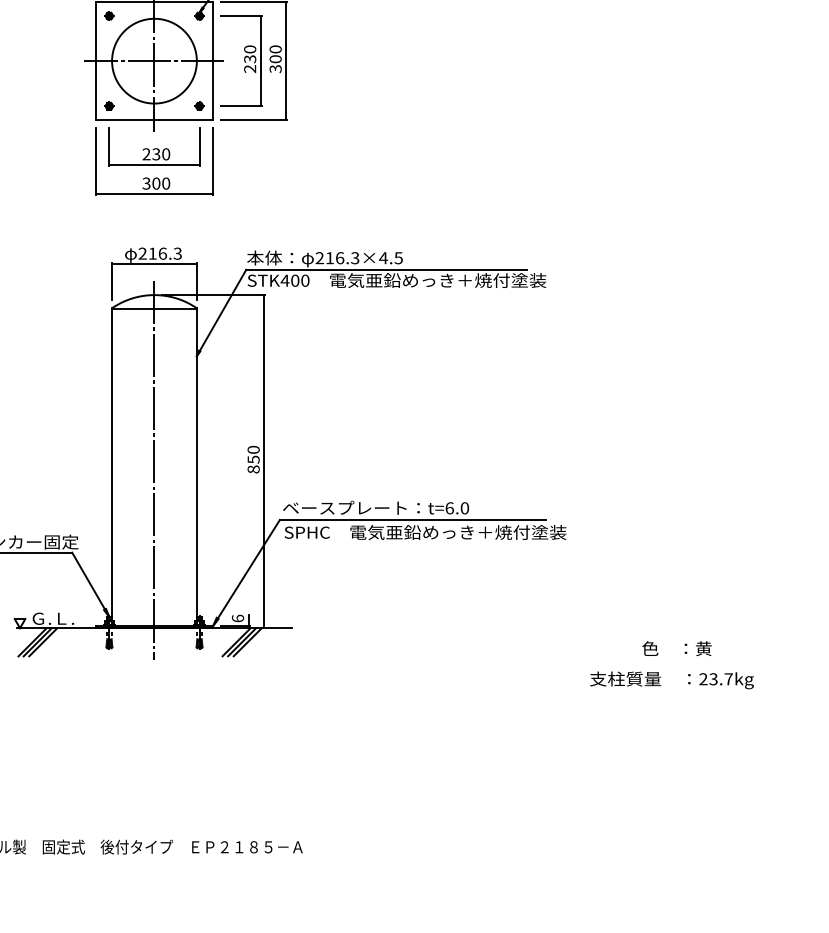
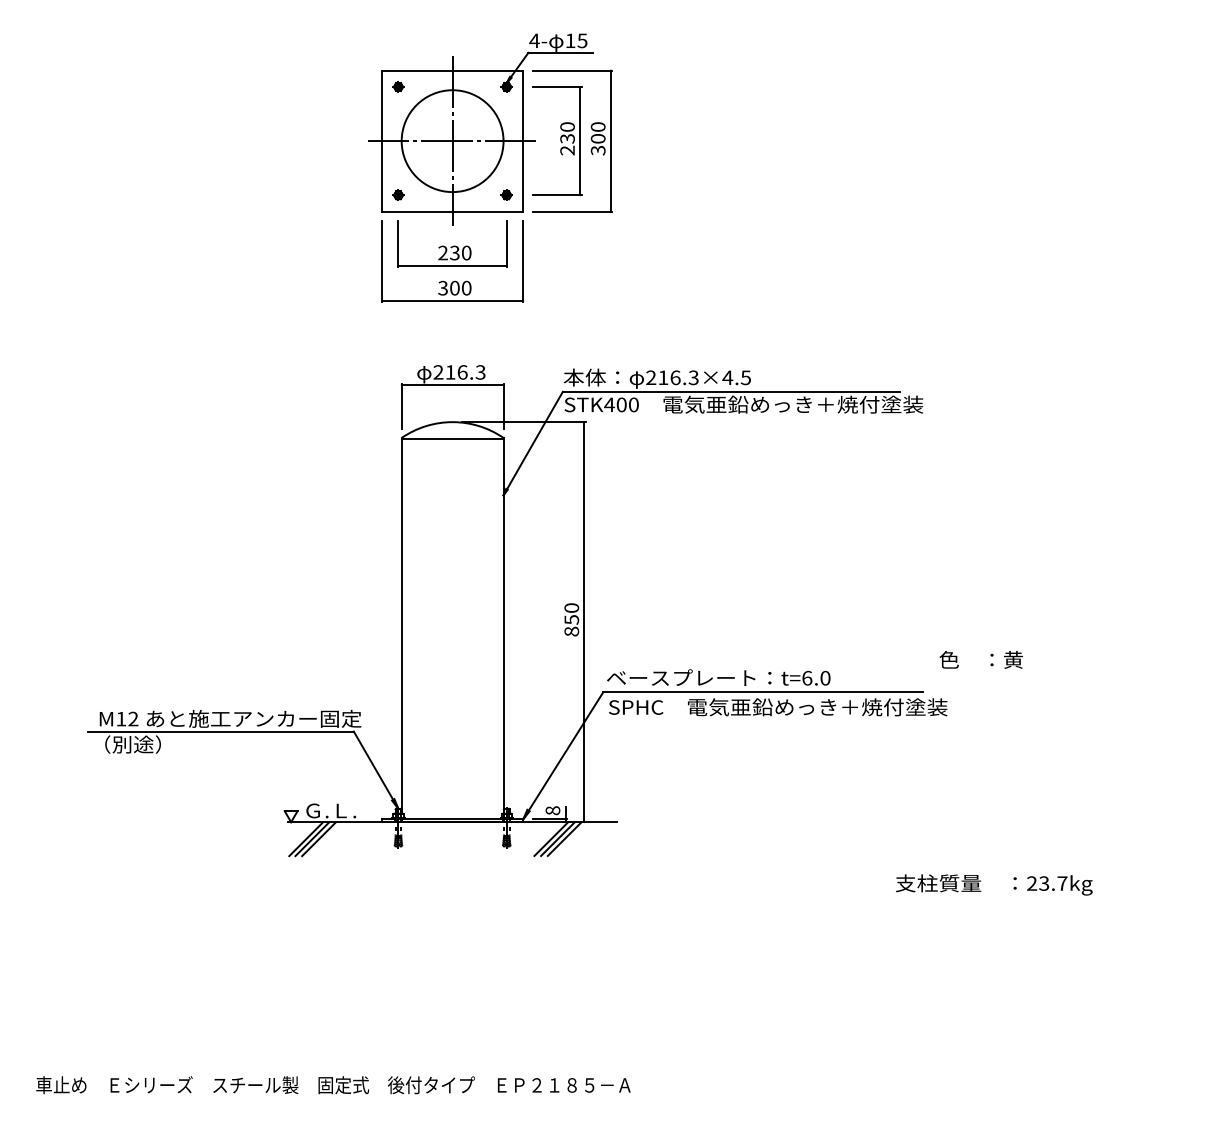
line: (154, 470) -> (452, 632), removed
text: (237, 618) -> (552, 810), 6 -> 8
text: (676, 648) -> (980, 659), moved
text: (672, 680) -> (994, 884), moved

